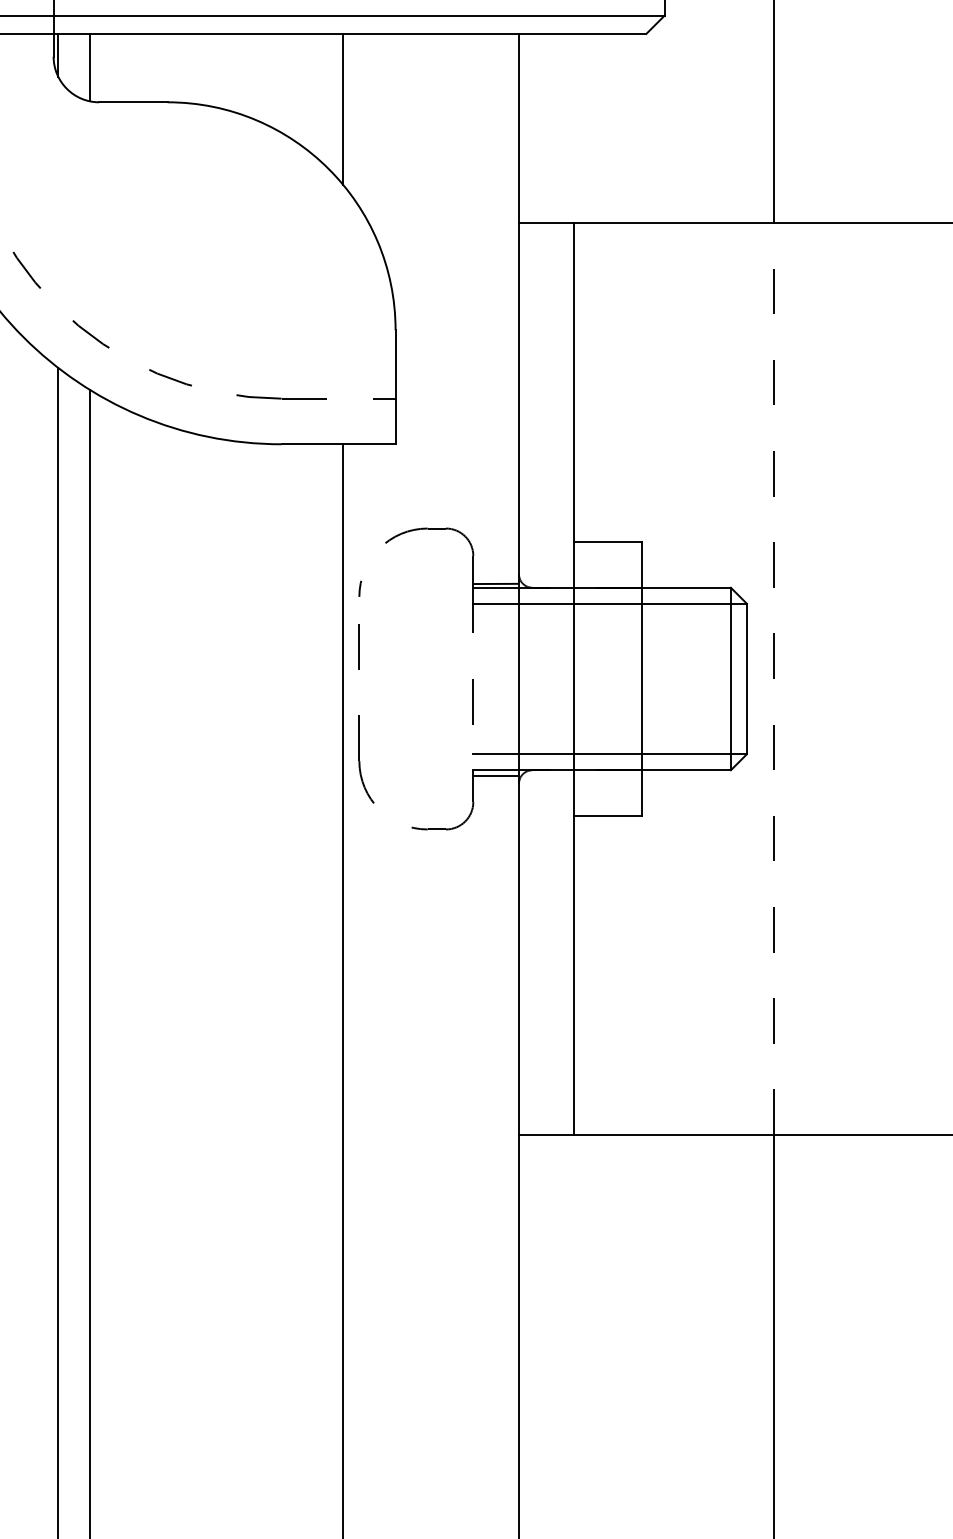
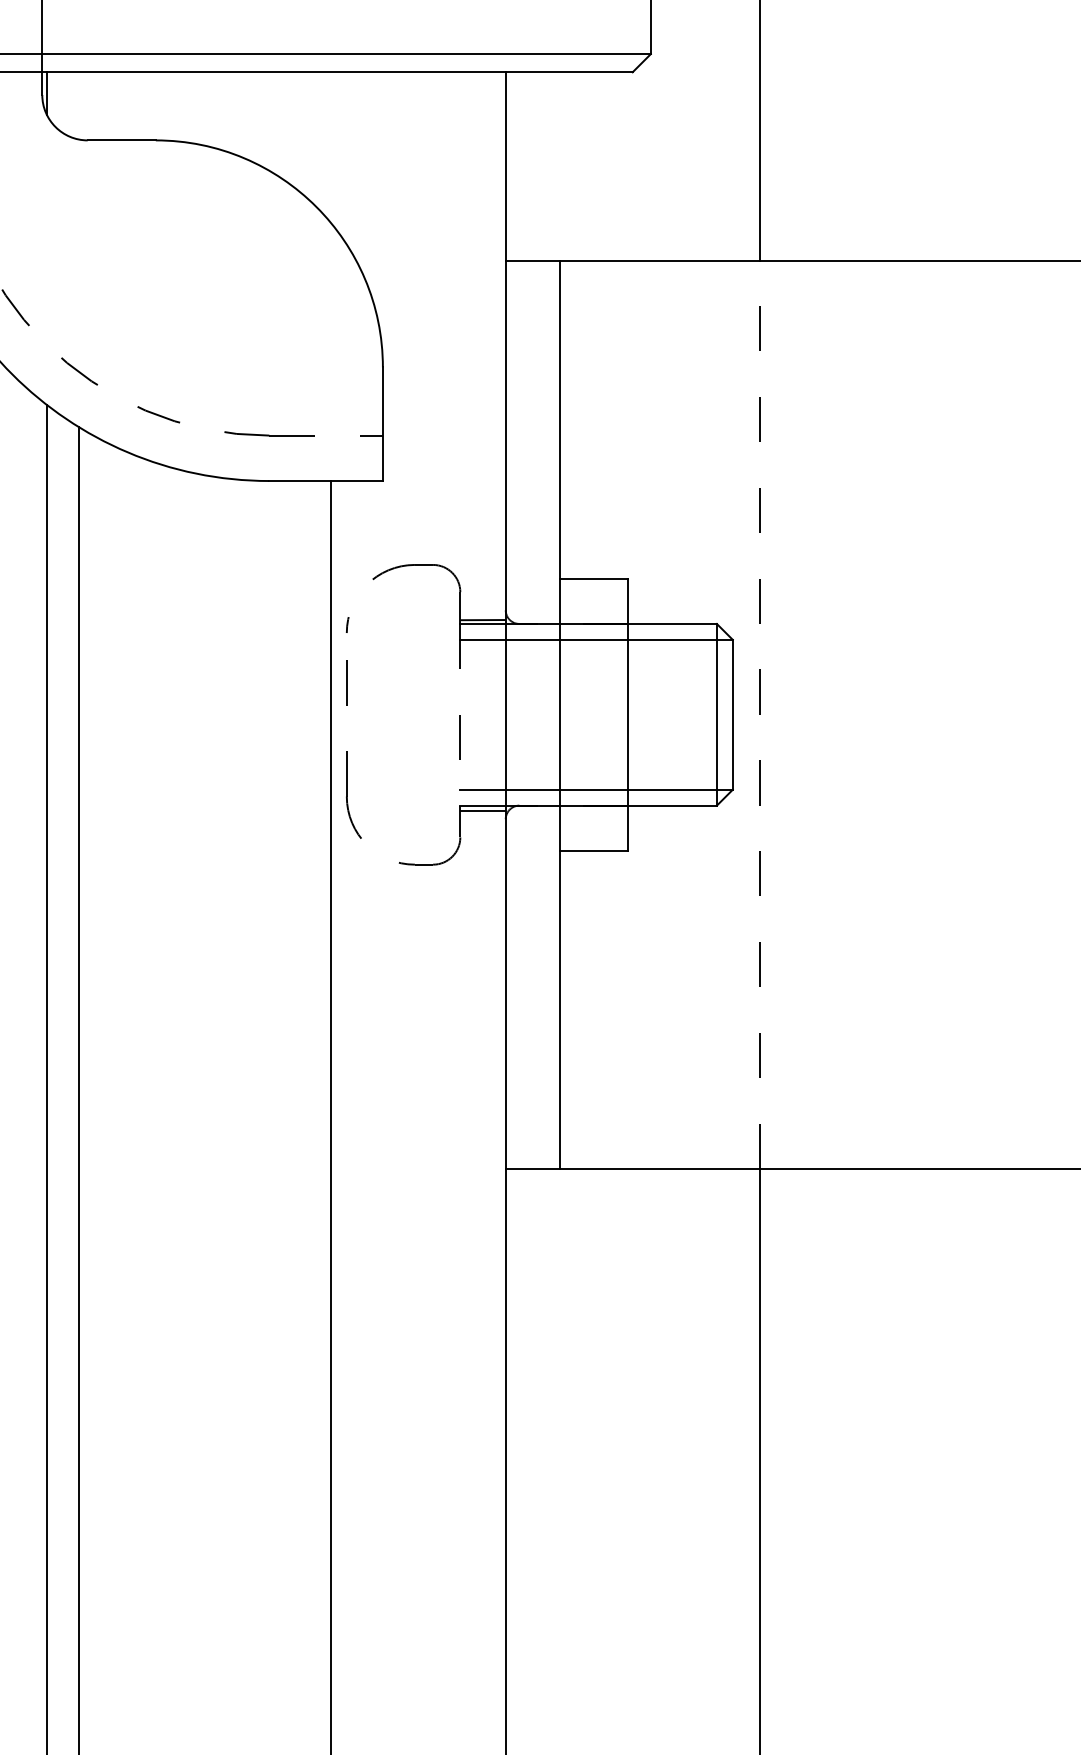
line: (89, 67) -> (78, 105), removed
line: (342, 109) -> (330, 147), removed

